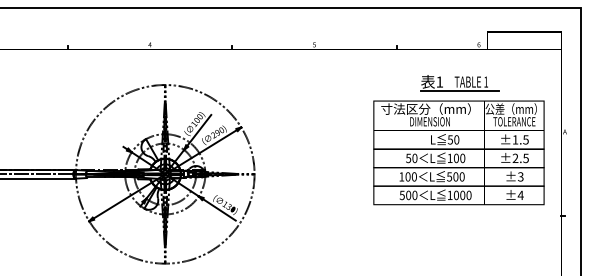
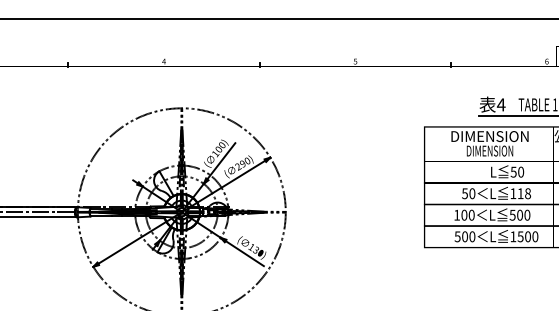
text: (439, 81) -> (500, 104), 1 -> 4
text: (425, 108) -> (484, 135), 寸法区分（mm） -> DIMENSION
text: (459, 158) -> (524, 193), 100 -> 118
text: (455, 194) -> (519, 235), 1000 -> 1500

